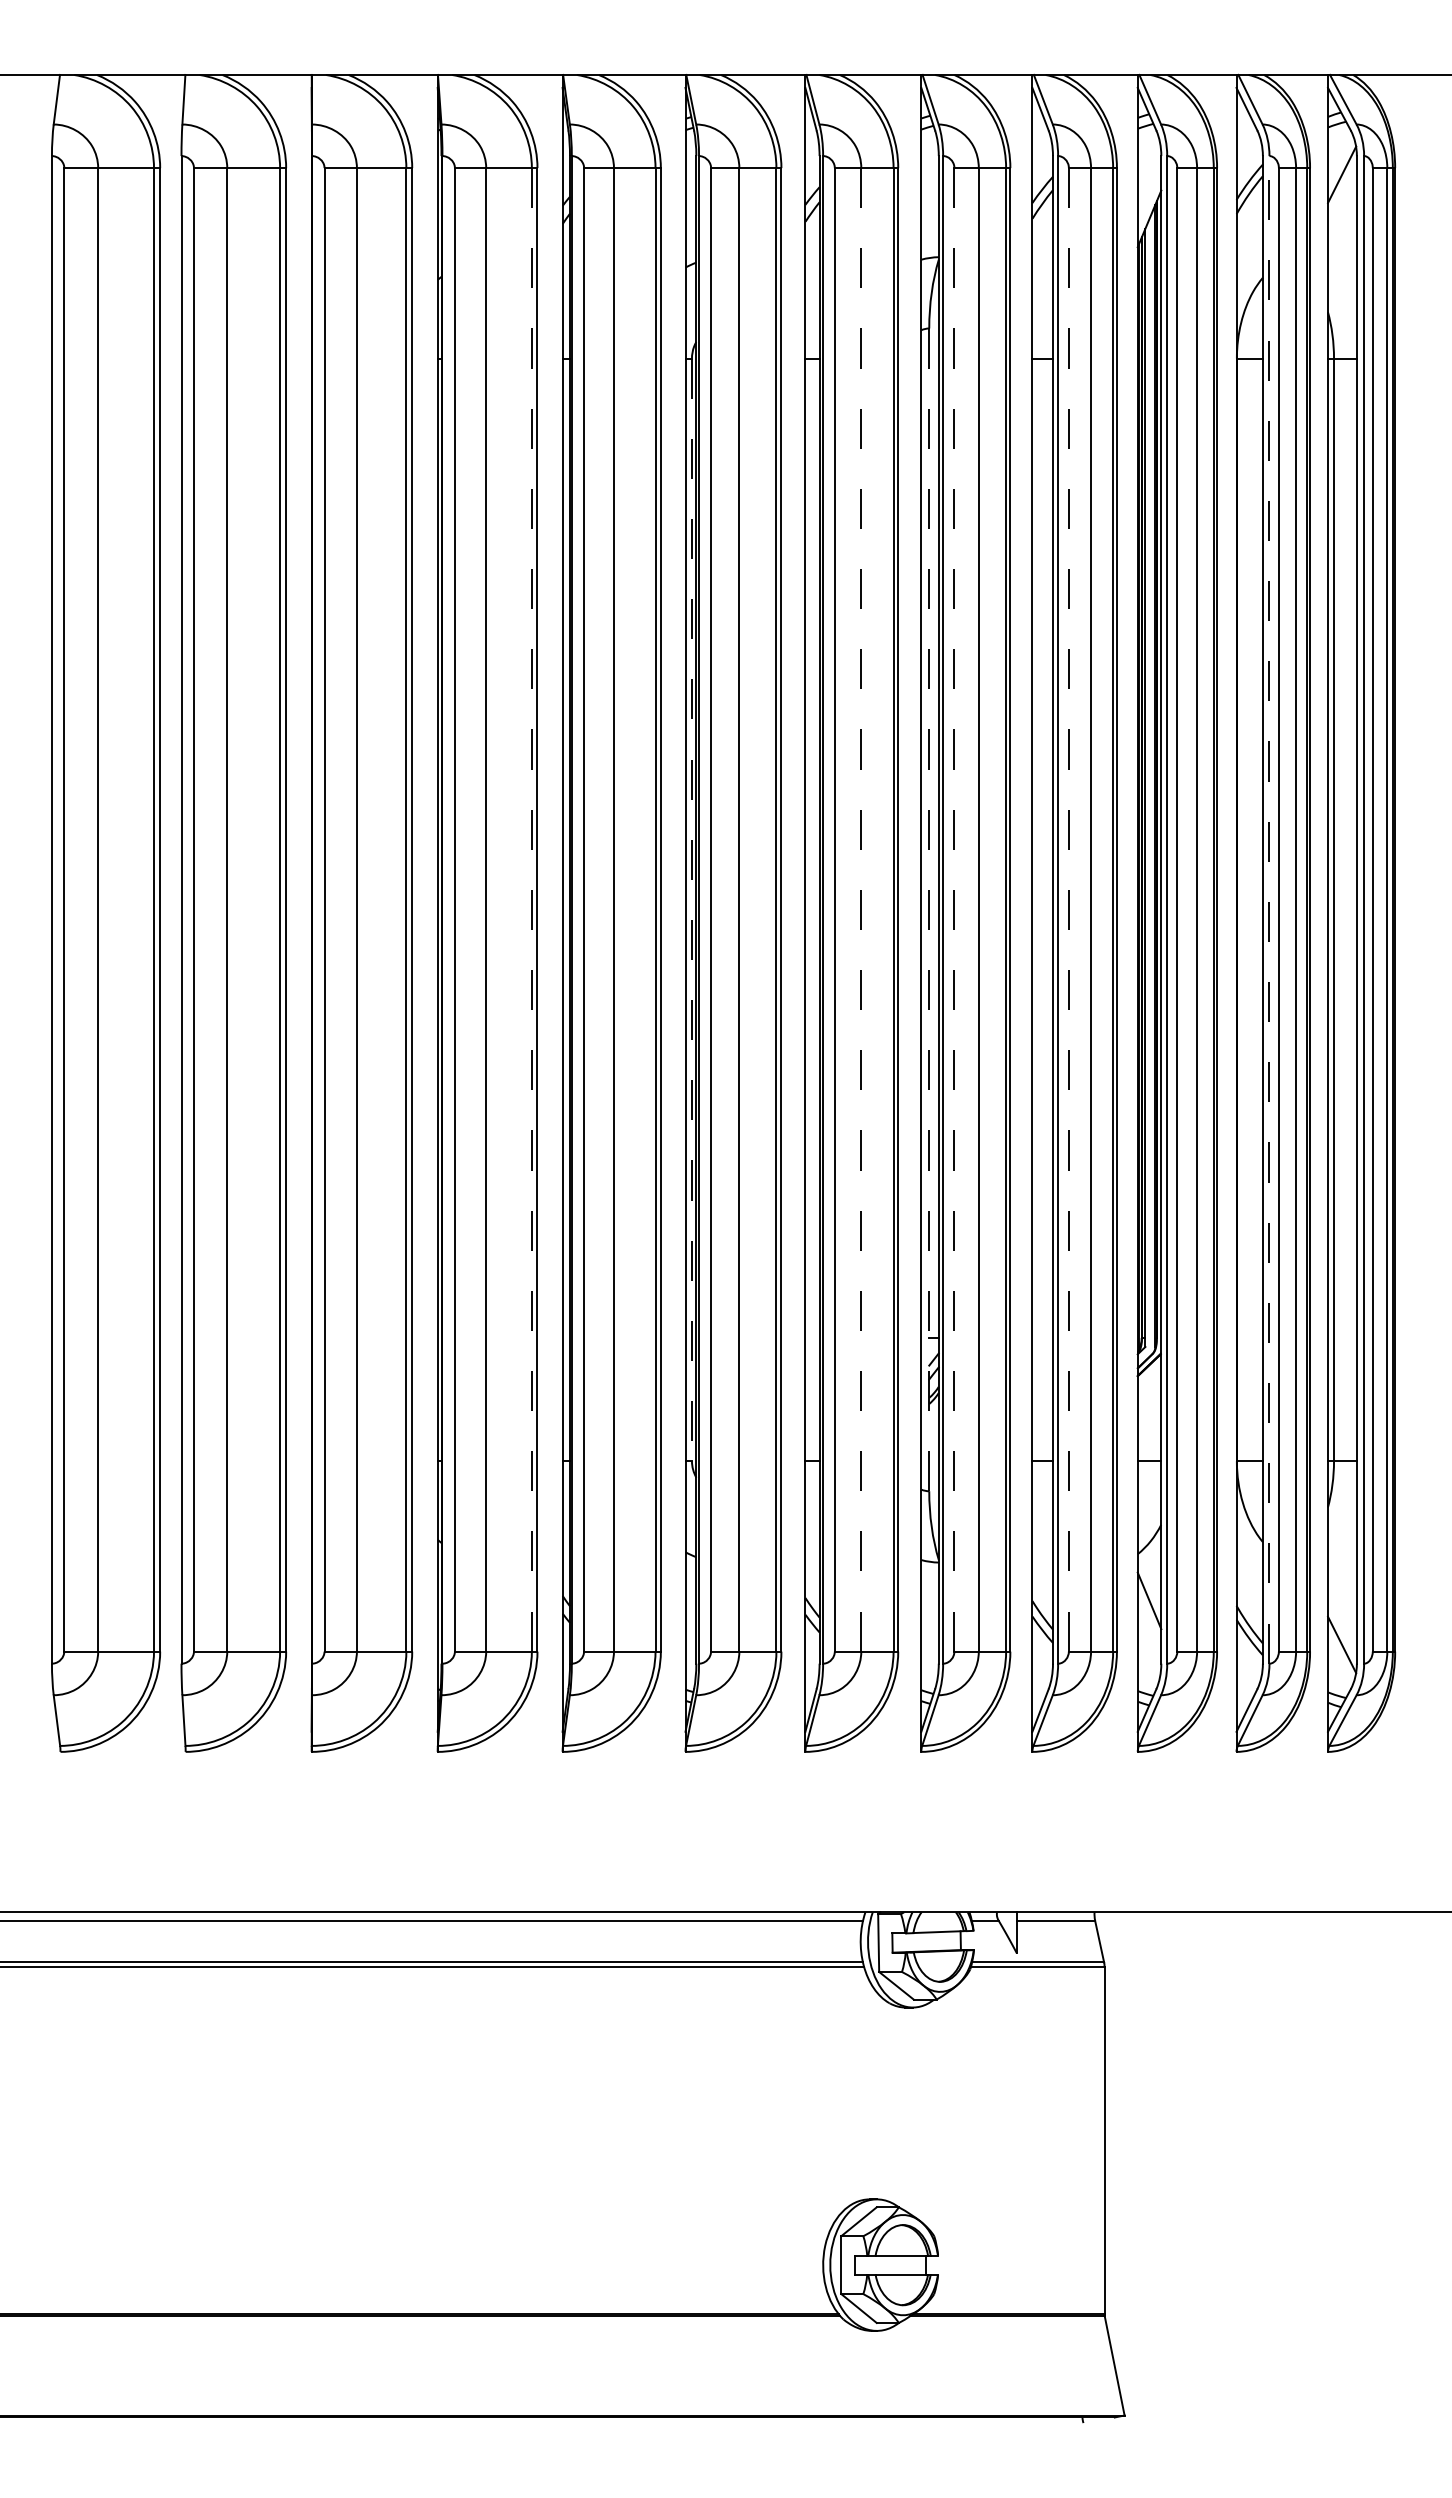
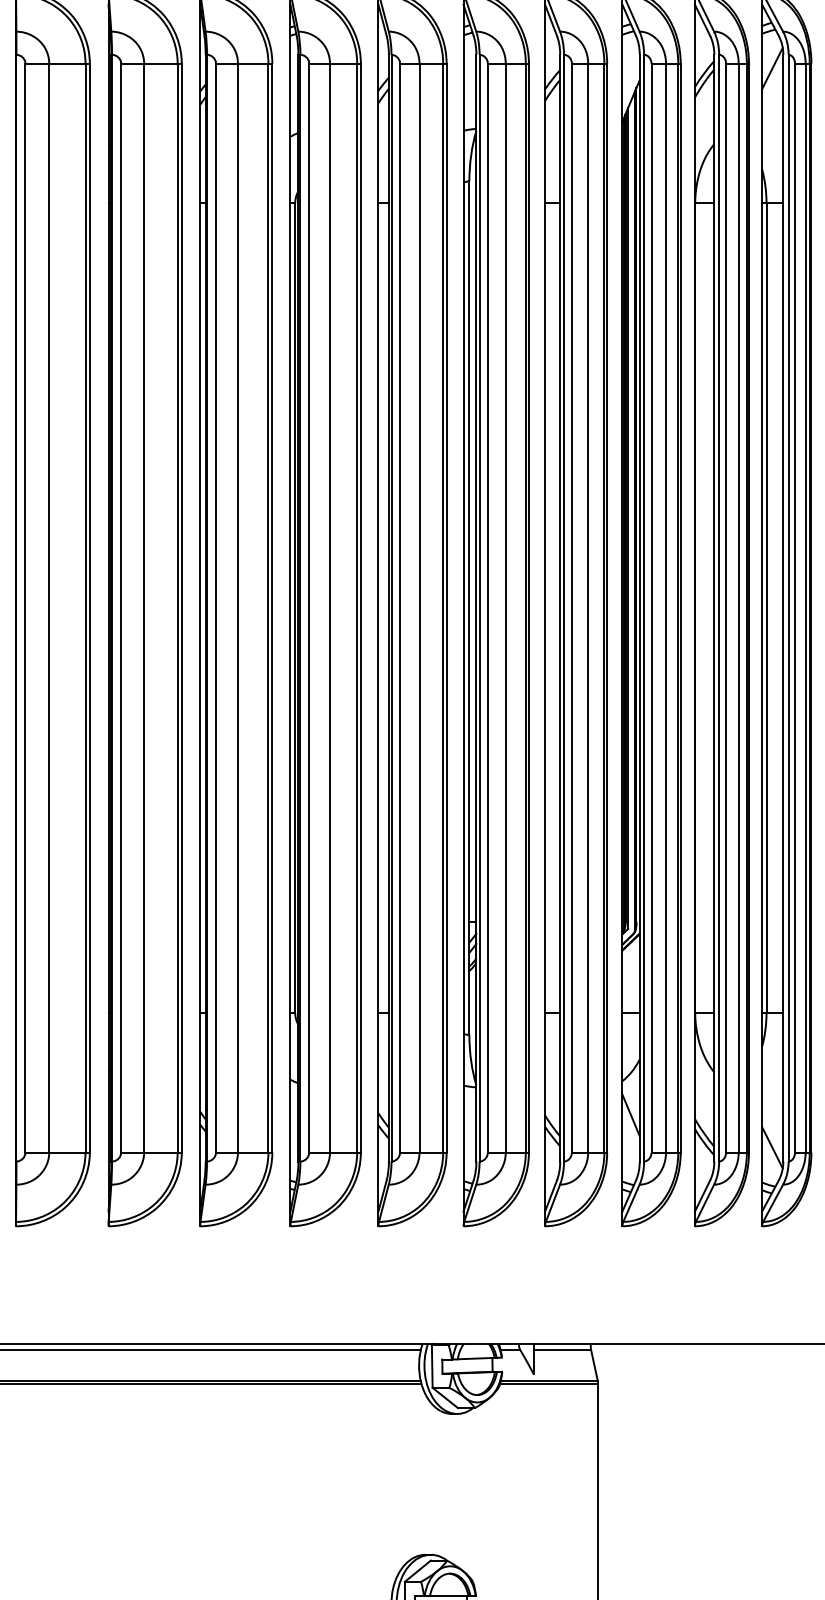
line: (531, 909) -> (177, 607), dashed -> solid
line: (861, 909) -> (419, 607), dashed -> solid
line: (954, 909) -> (487, 607), dashed -> solid
line: (1068, 909) -> (571, 607), dashed -> solid
line: (1269, 909) -> (719, 607), dashed -> solid
line: (691, 910) -> (294, 608), dashed -> solid
line: (929, 910) -> (469, 608), dashed -> solid

